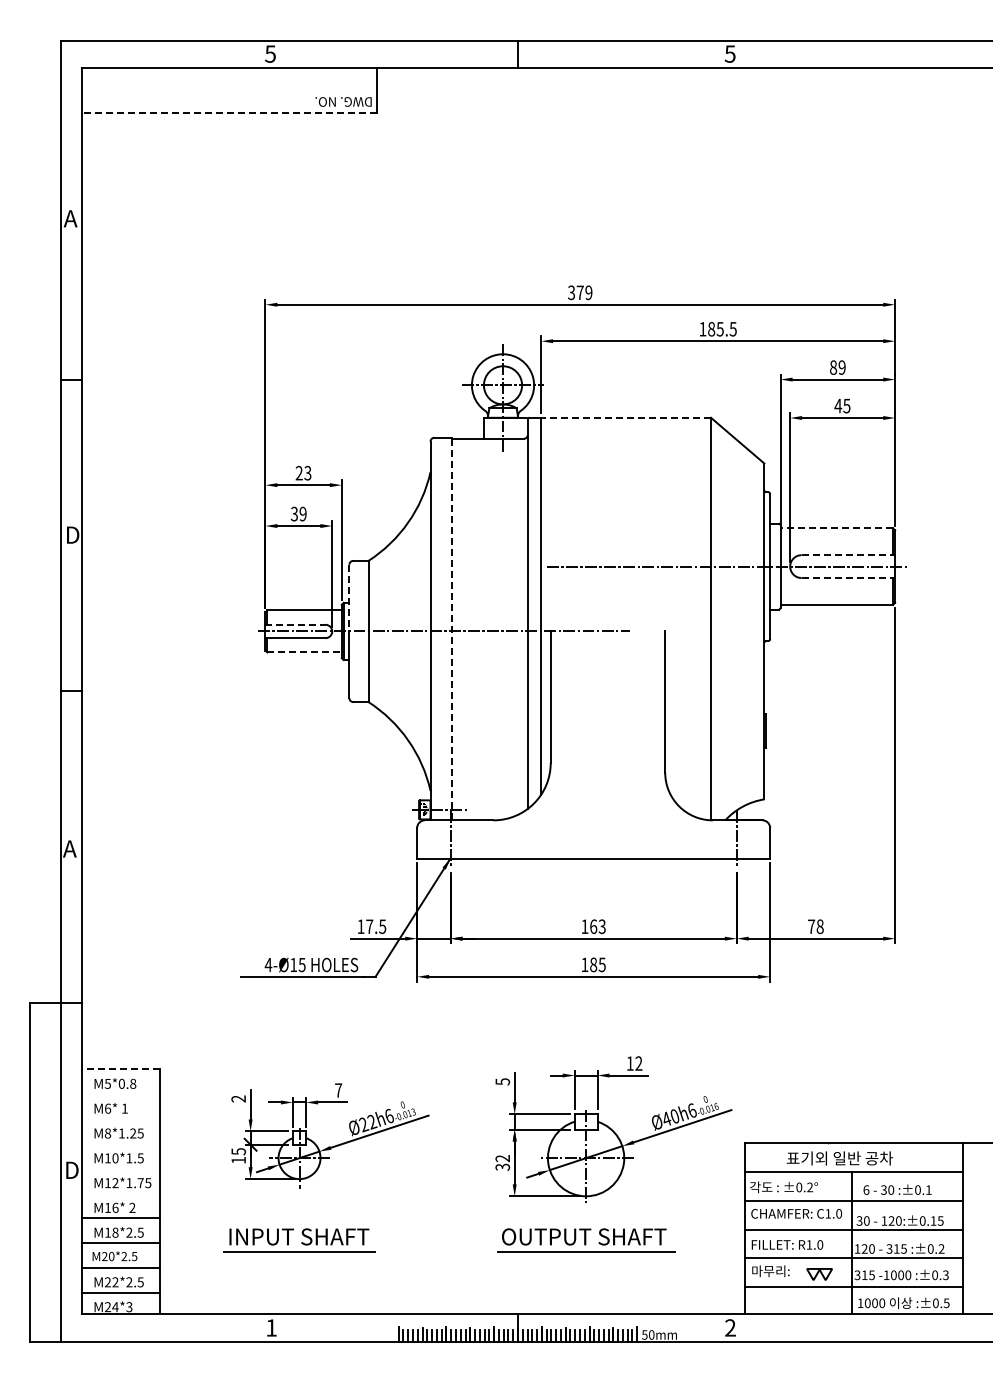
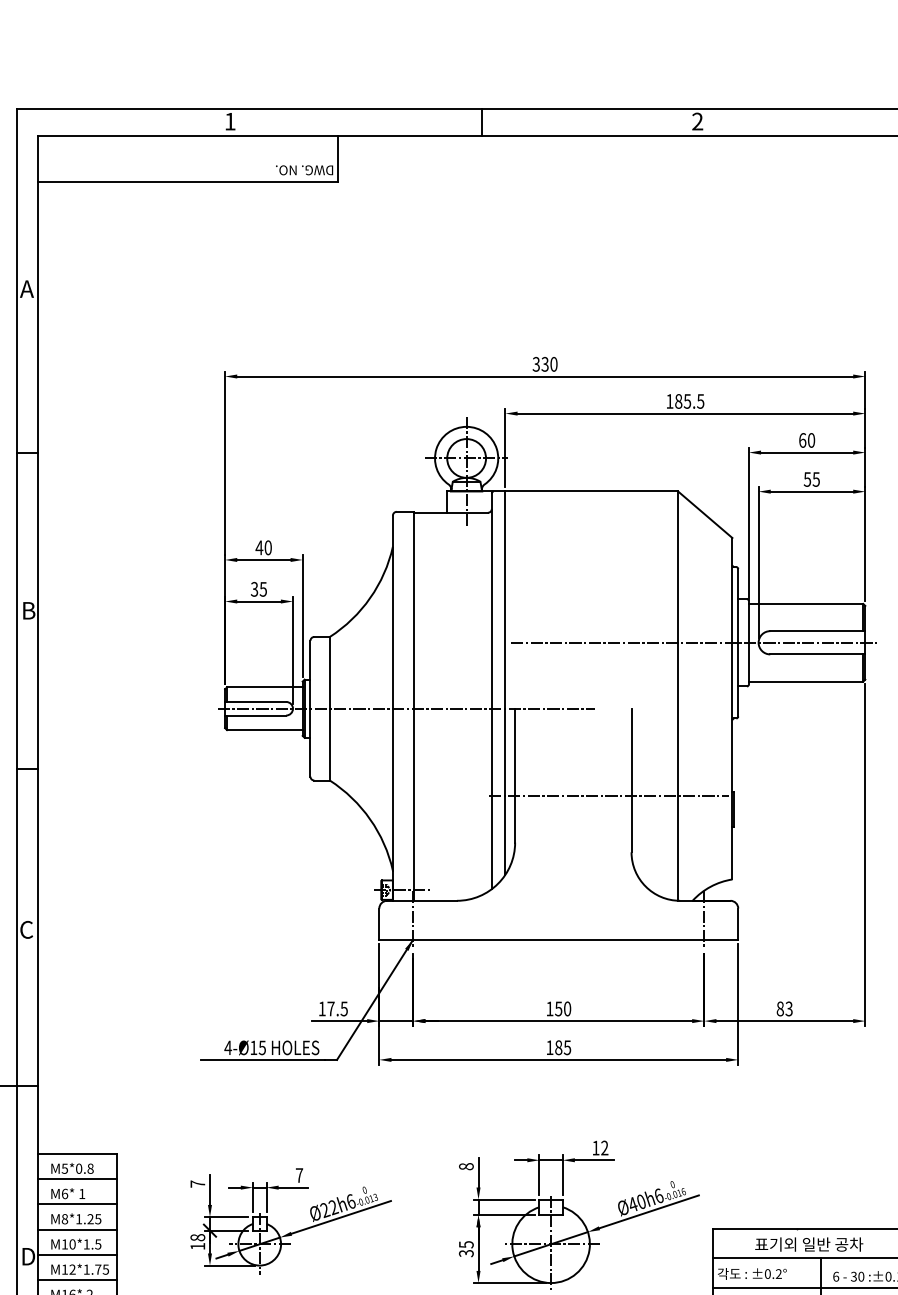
text: (270, 53) -> (230, 121), 5 -> 1
text: (729, 53) -> (696, 121), 5 -> 2
line: (229, 113) -> (188, 182), dashed -> solid
text: (584, 292) -> (549, 364), 379 -> 330
text: (837, 367) -> (806, 440), 89 -> 60
text: (838, 406) -> (807, 479), 45 -> 55
line: (626, 417) -> (592, 491), dashed -> solid
text: (303, 472) -> (263, 547), 23 -> 40
text: (302, 513) -> (262, 588), 39 -> 35
line: (836, 528) -> (805, 604), dashed -> solid
text: (74, 534) -> (30, 610), D -> B
line: (848, 555) -> (817, 631), dashed -> solid
line: (848, 578) -> (817, 654), dashed -> solid
line: (349, 598) -> (310, 675), dashed -> solid
line: (296, 624) -> (256, 701), dashed -> solid
line: (451, 628) -> (414, 705), dashed -> solid
line: (305, 652) -> (265, 730), dashed -> solid
line: (642, 717) -> (608, 796), added
text: (69, 848) -> (25, 929), A -> C
text: (597, 926) -> (562, 1008), 163 -> 150
text: (815, 926) -> (784, 1008), 78 -> 83
line: (120, 1069) -> (77, 1154), dashed -> solid
text: (502, 1081) -> (466, 1166), 5 -> 8
line: (120, 1094) -> (77, 1179), added
text: (238, 1098) -> (197, 1183), 2 -> 7
line: (120, 1118) -> (77, 1203), added
line: (120, 1143) -> (77, 1229), added
text: (238, 1151) -> (197, 1237), 15 -> 18
text: (502, 1158) -> (466, 1244), 32 -> 35
line: (120, 1168) -> (77, 1254), added
line: (120, 1193) -> (77, 1280), added

